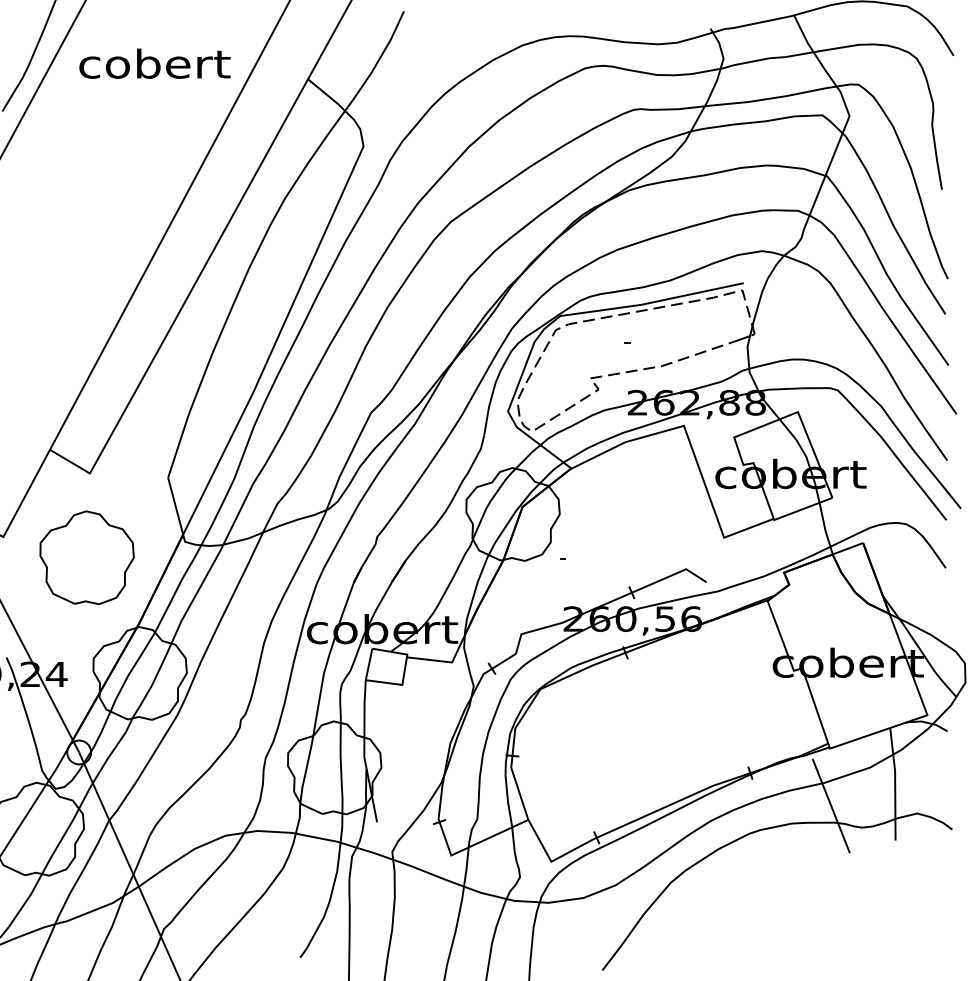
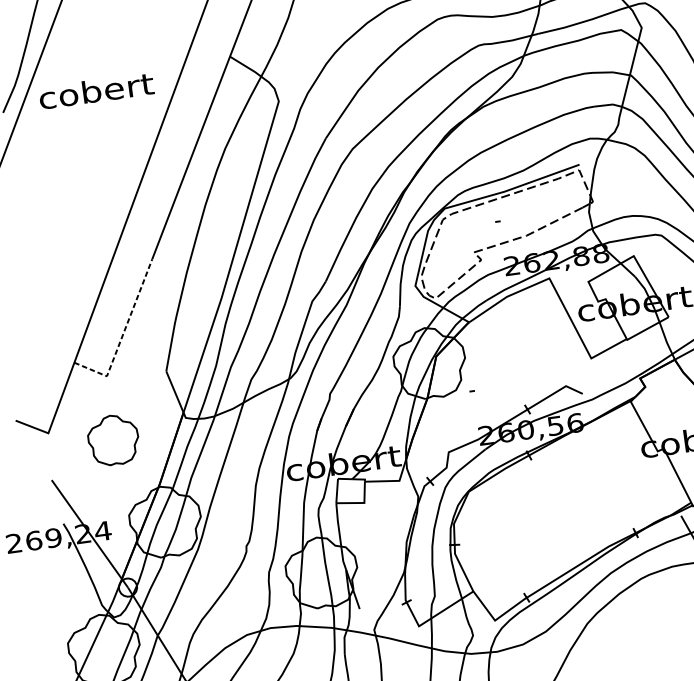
text: (154, 63) -> (96, 90), moved
line: (118, 421) -> (123, 334), solid -> dashed
part: (86, 557) -> (113, 439), size x0.7

